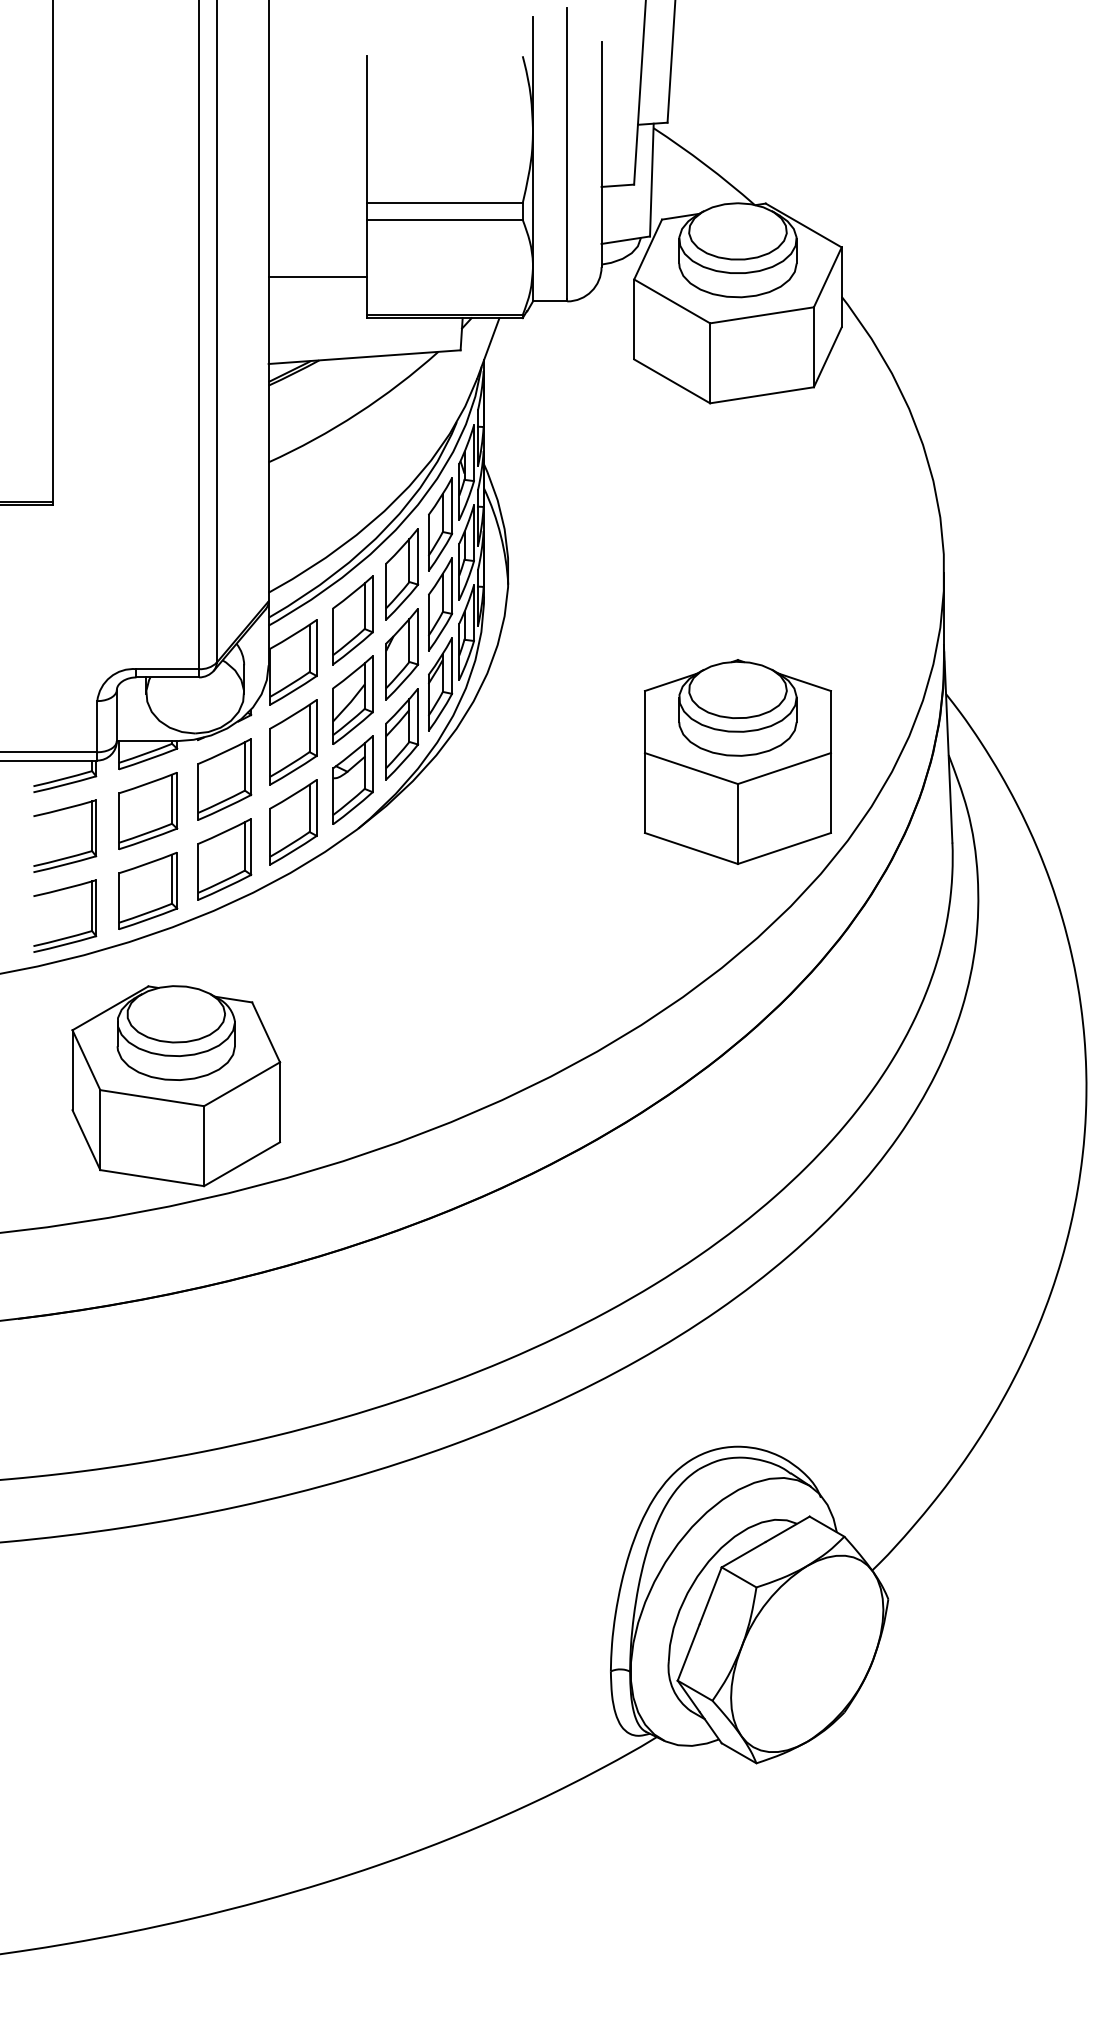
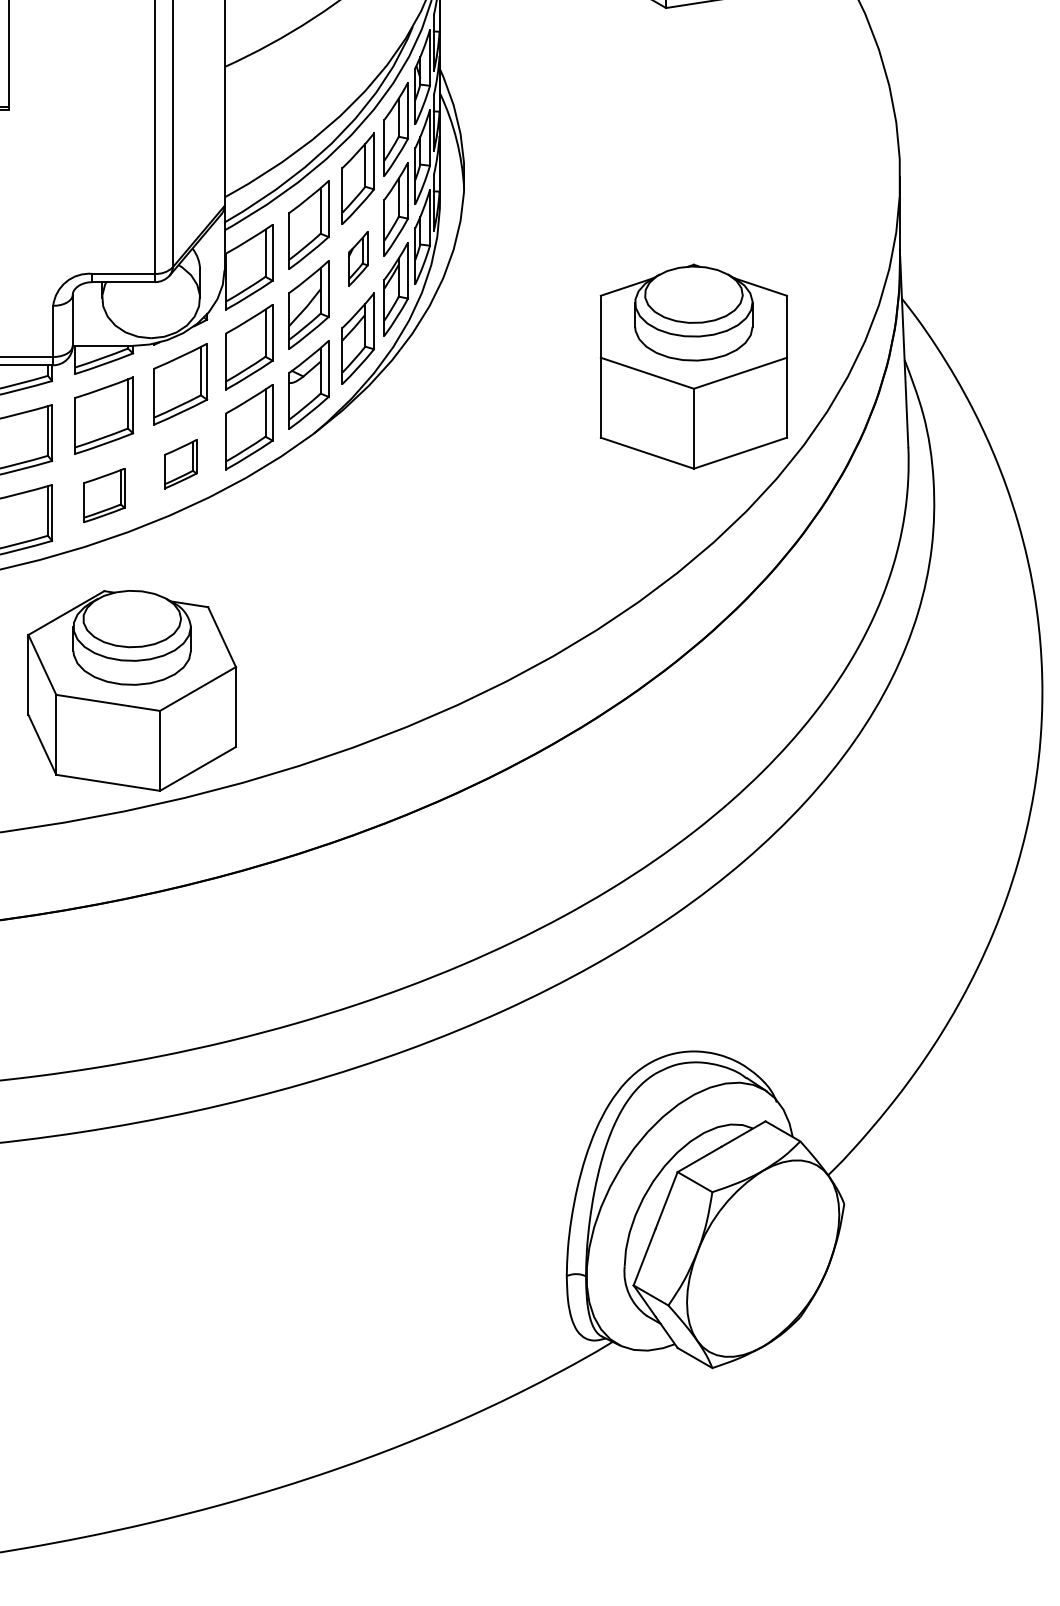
part: (402, 654) -> (358, 259), size x0.6
part: (224, 859) -> (180, 464), size x0.6
part: (148, 890) -> (104, 495), size x0.7

